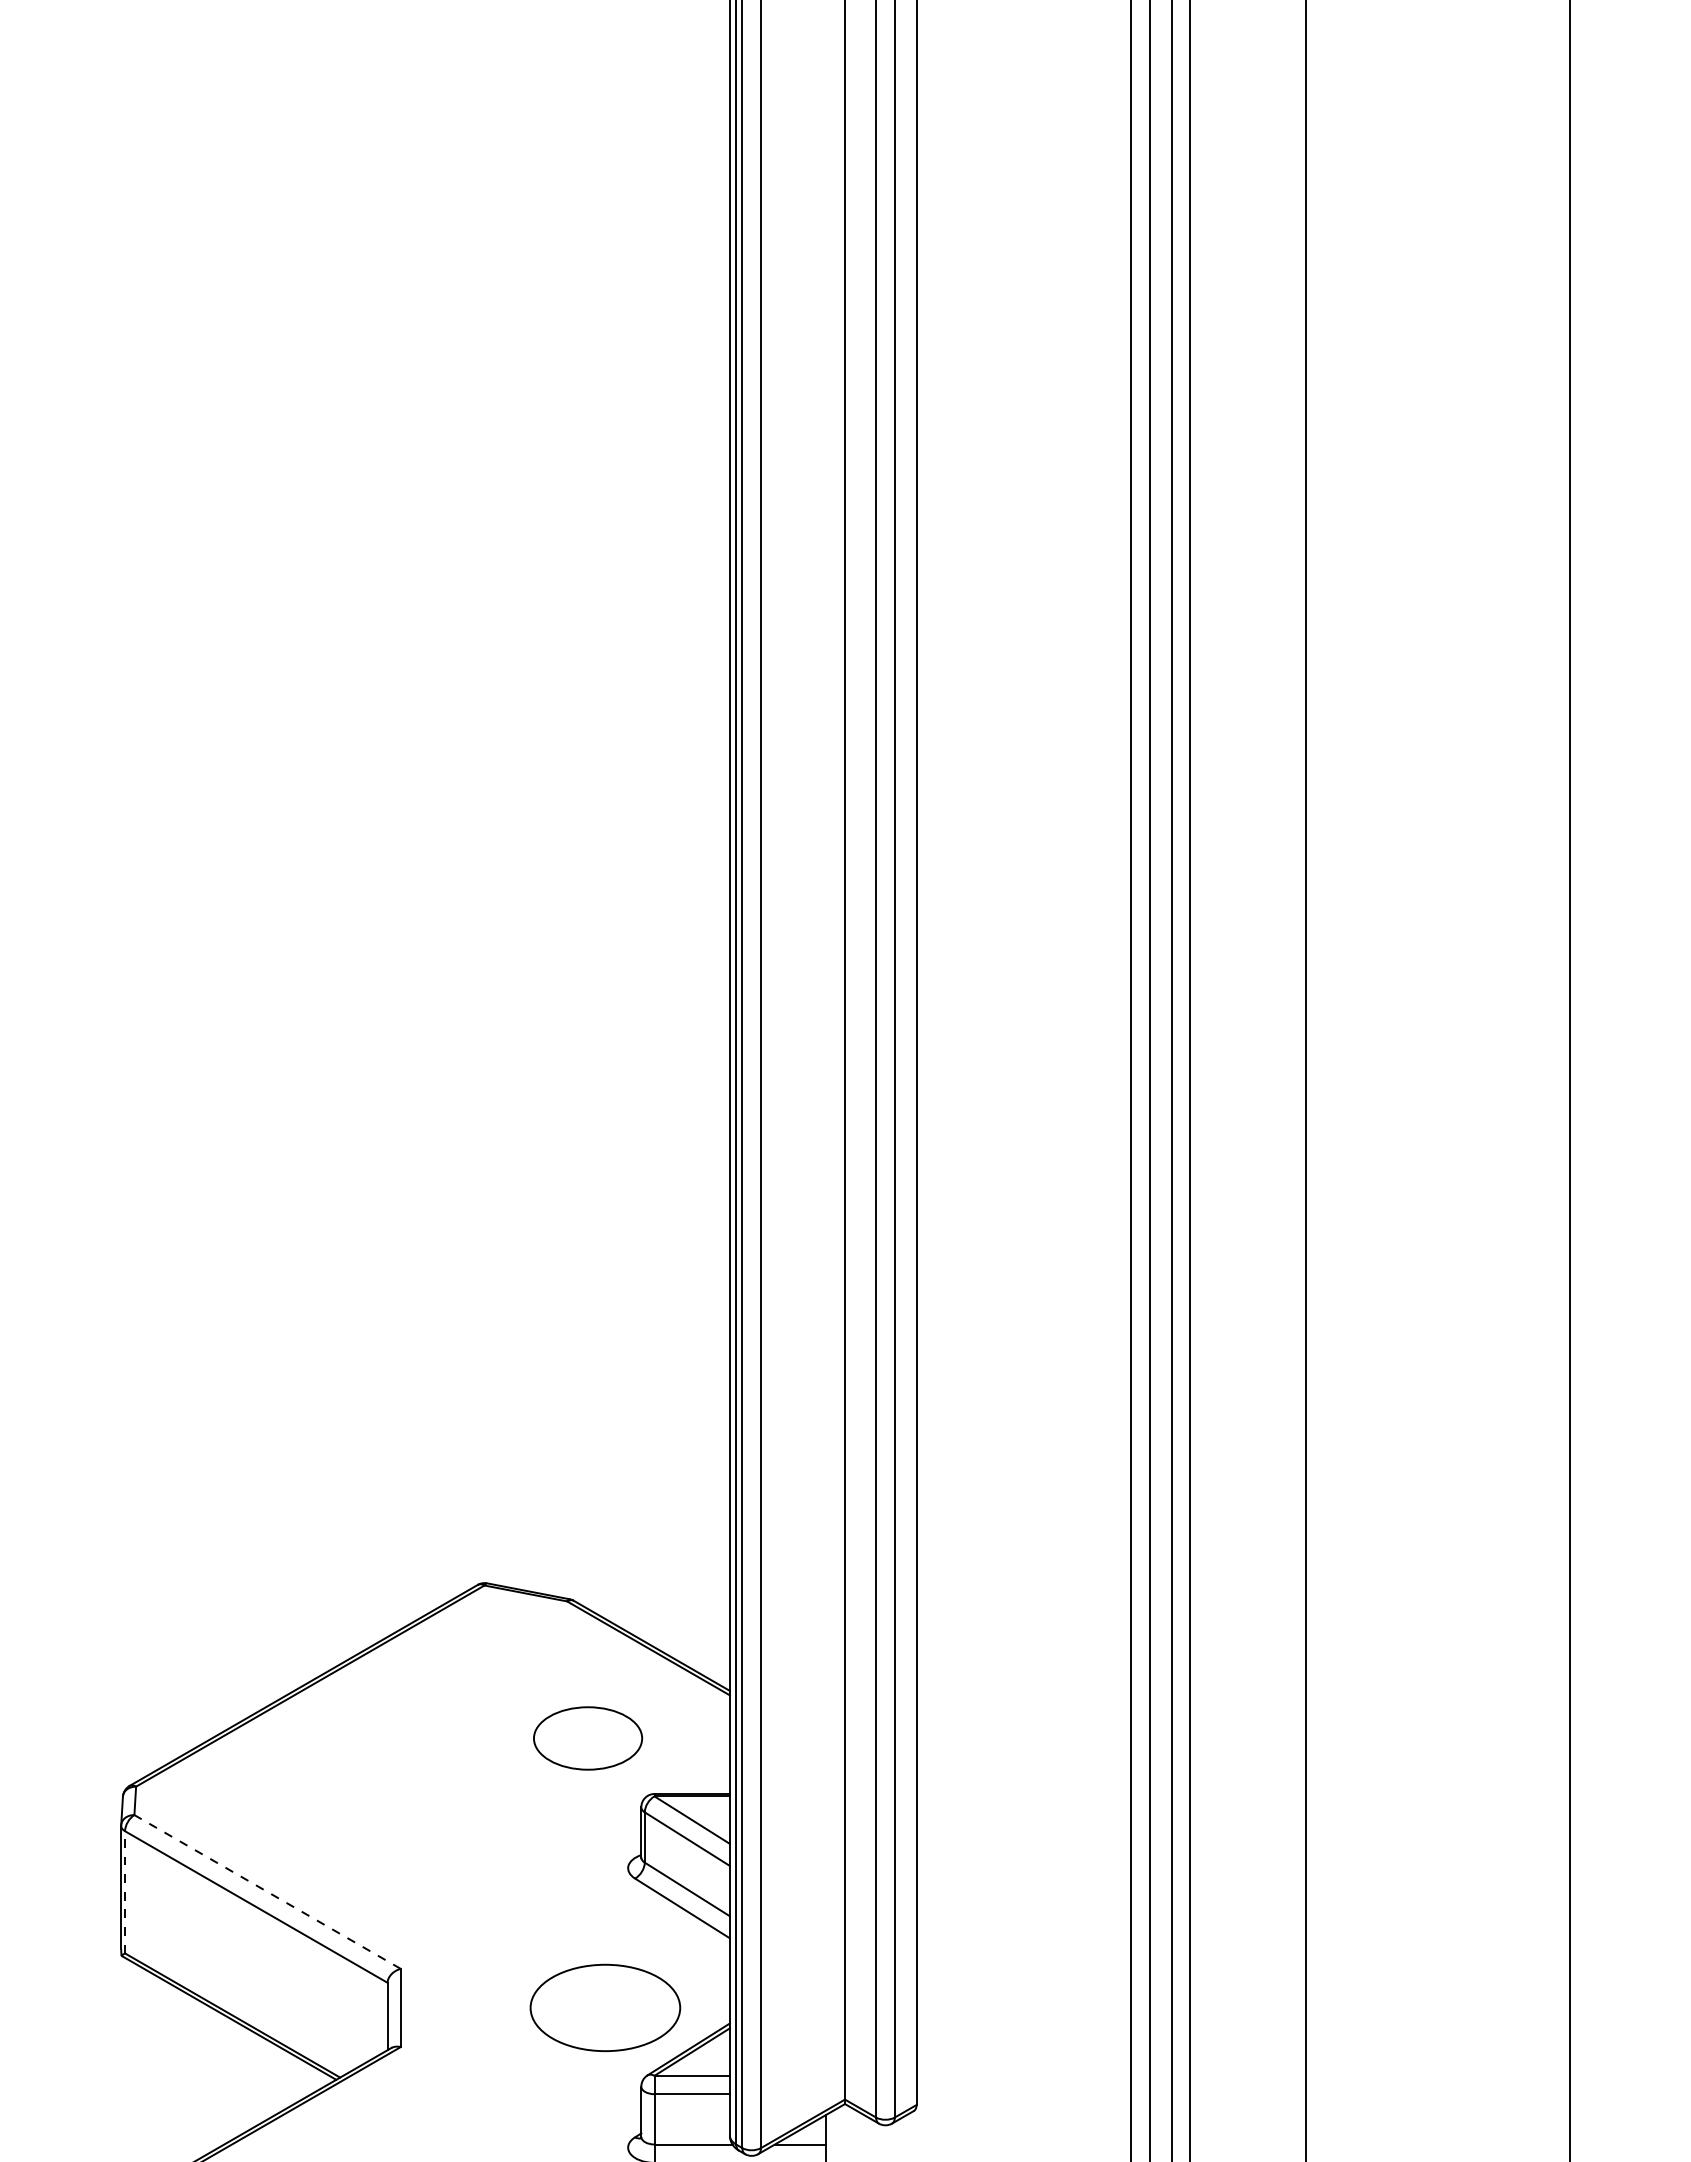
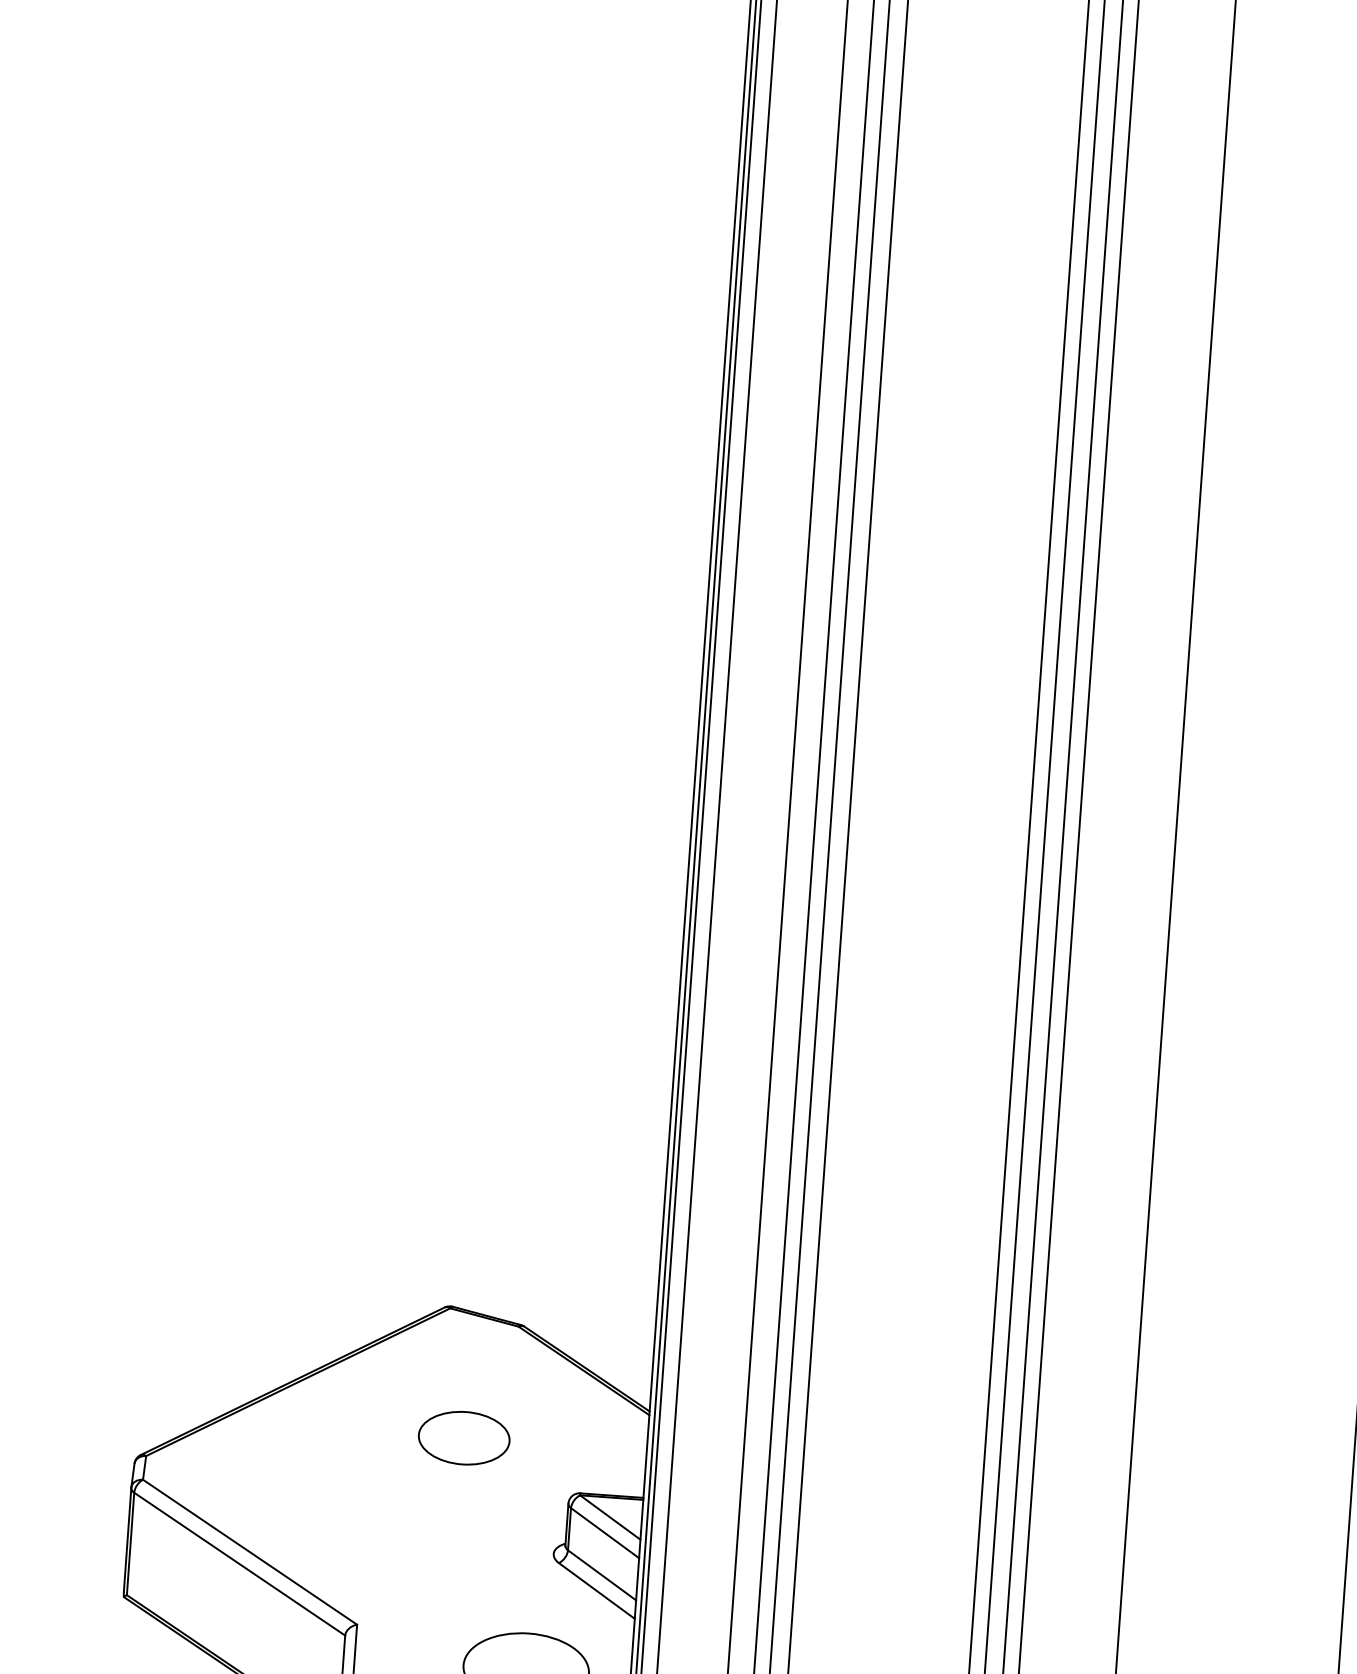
part: (588, 1738) -> (464, 1438), moved
line: (125, 1891) -> (130, 1543), dashed -> solid
line: (267, 1891) -> (250, 1551), dashed -> solid

